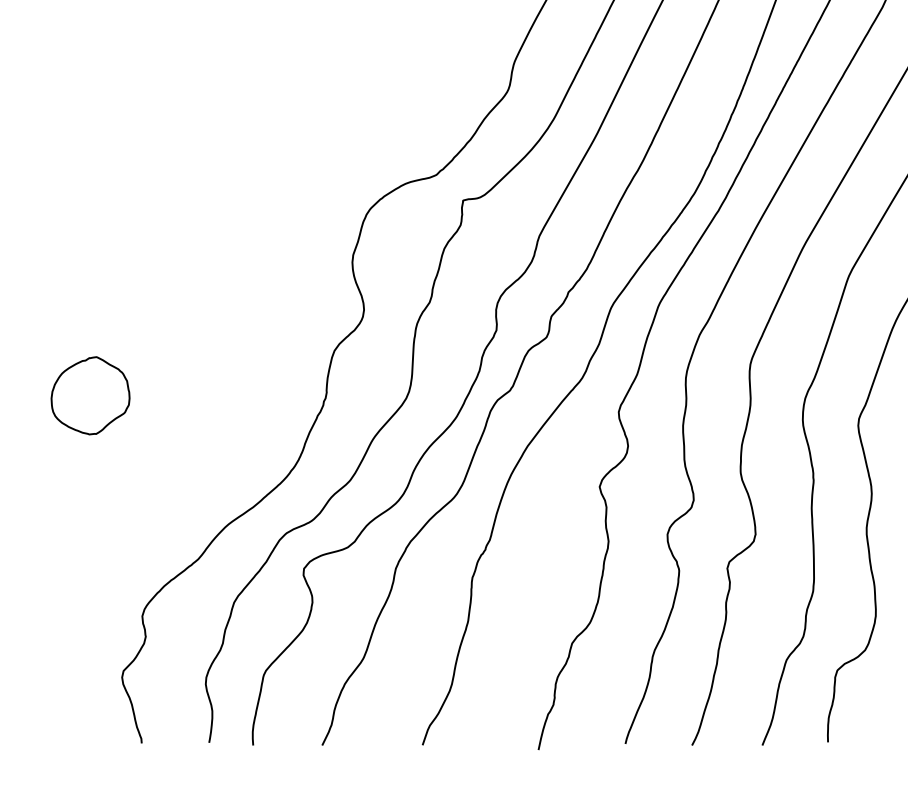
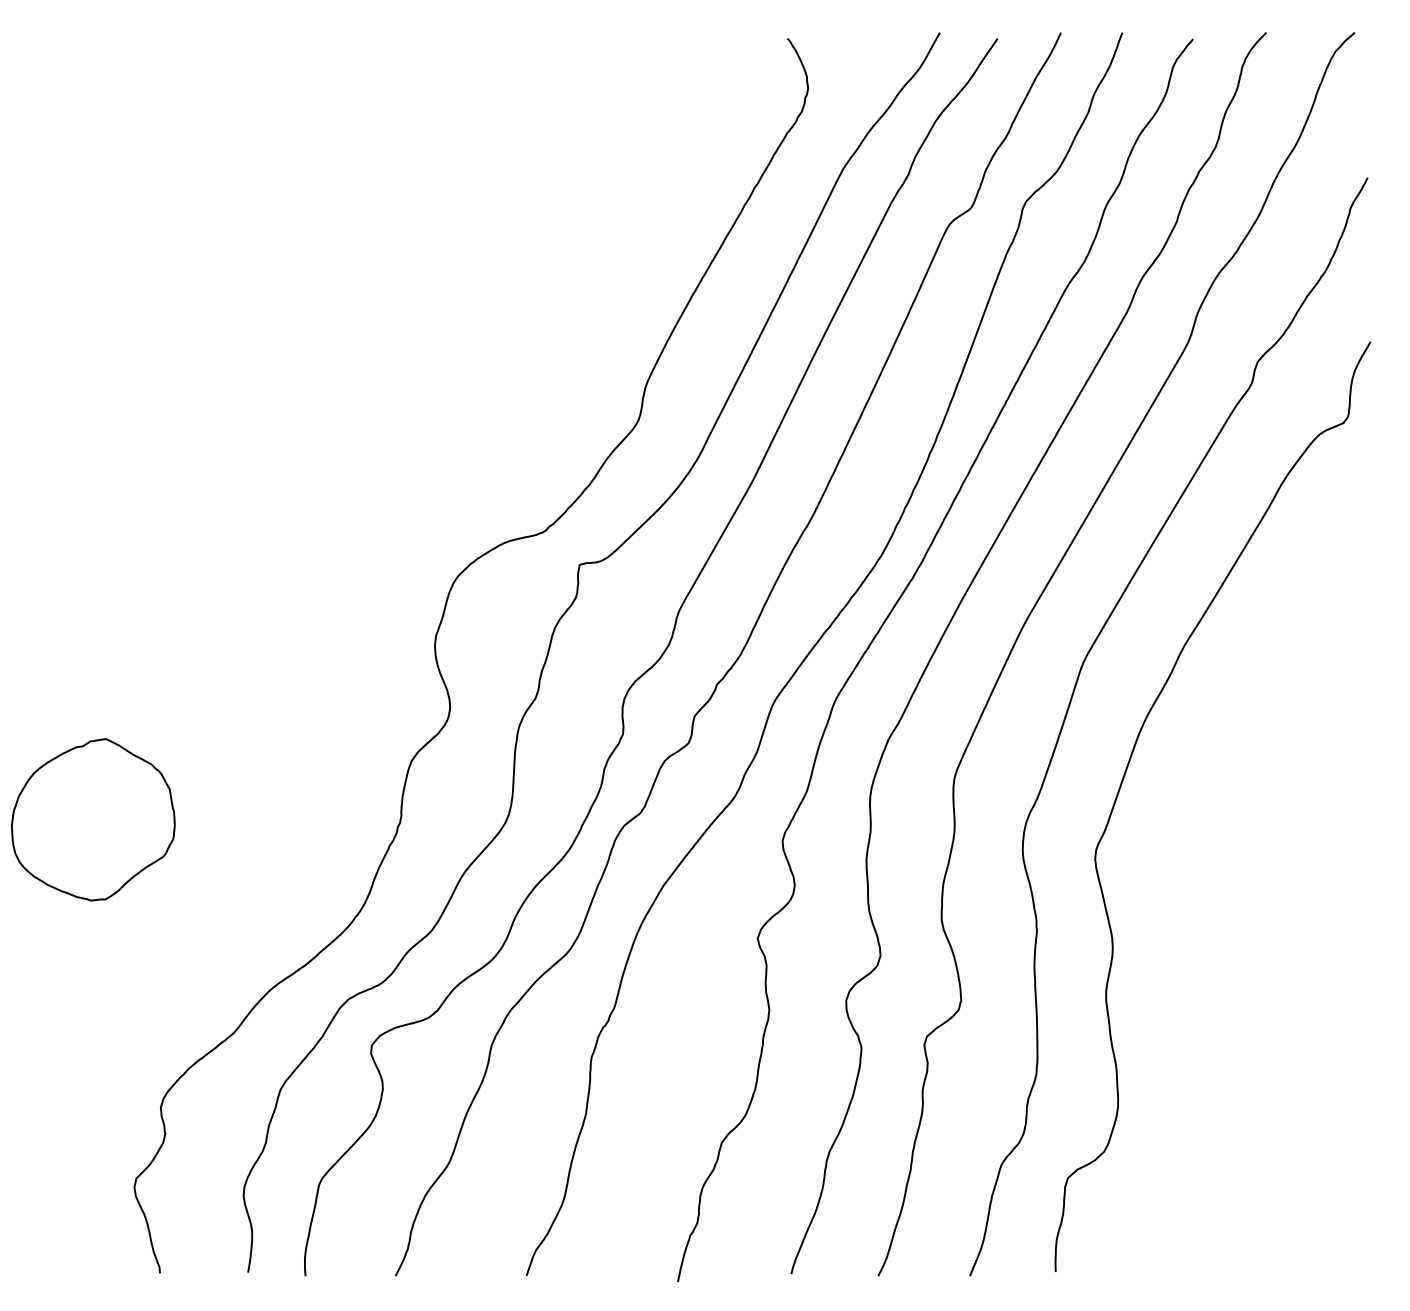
part: (90, 395) -> (92, 819), size x1.6

